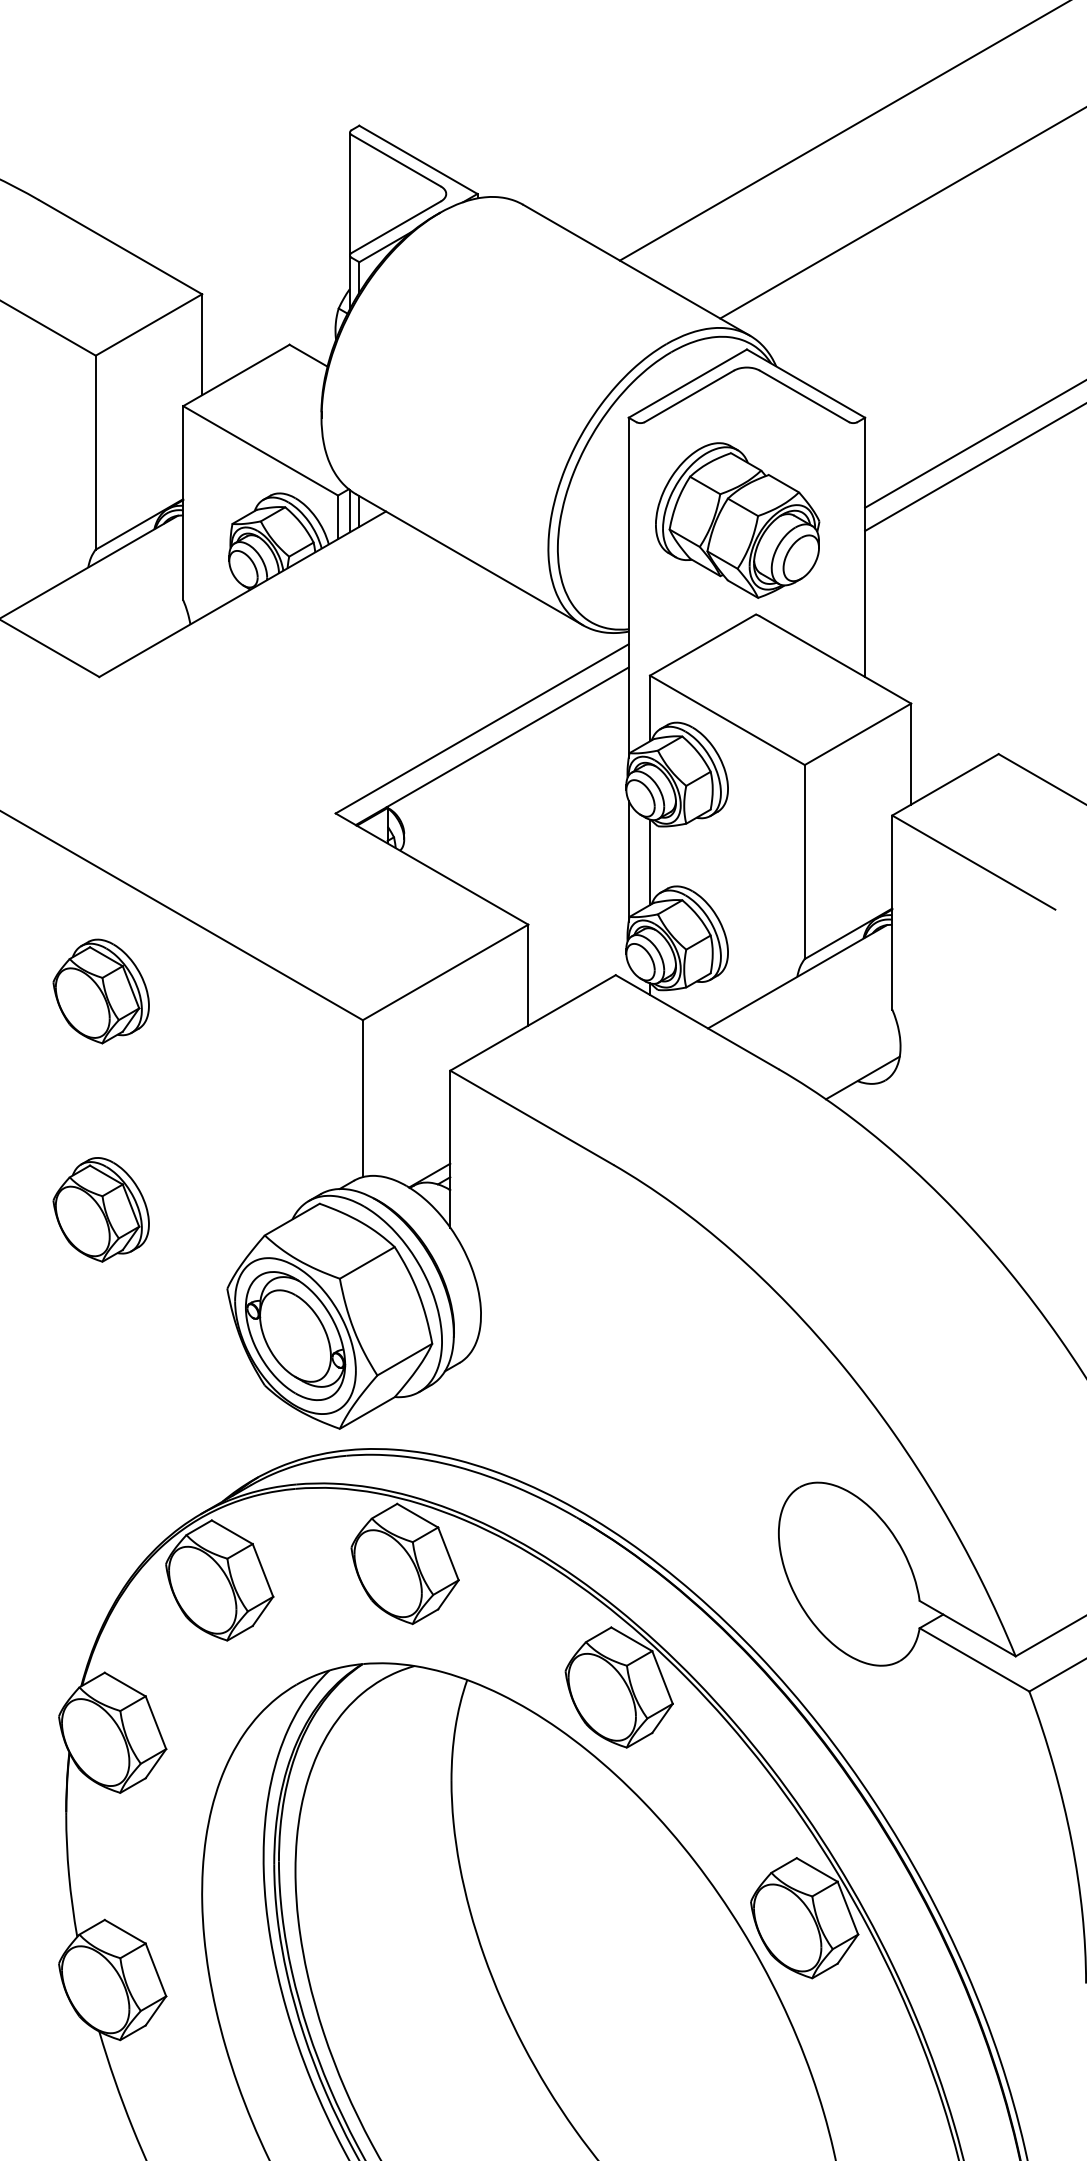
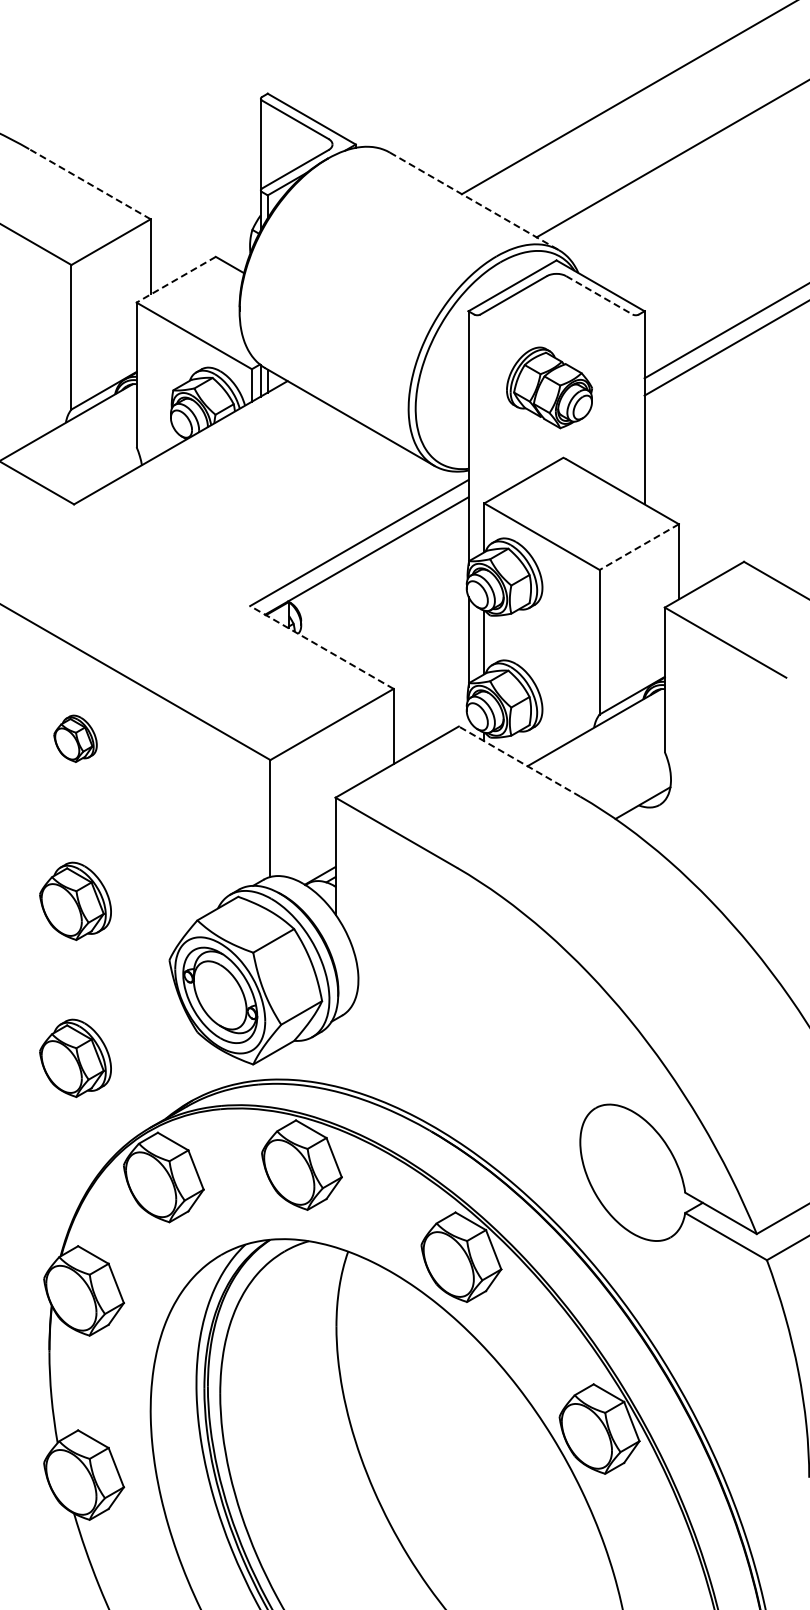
line: (120, 246) -> (89, 183), solid -> dashed
line: (636, 270) -> (474, 201), solid -> dashed
line: (236, 375) -> (176, 279), solid -> dashed
line: (804, 396) -> (599, 295), solid -> dashed
part: (737, 520) -> (549, 387), size x0.7
line: (858, 734) -> (639, 547), solid -> dashed
line: (431, 869) -> (321, 647), solid -> dashed
part: (101, 991) -> (75, 738), size x0.6
line: (697, 1022) -> (519, 761), solid -> dashed
part: (101, 1420) -> (75, 1058), added

